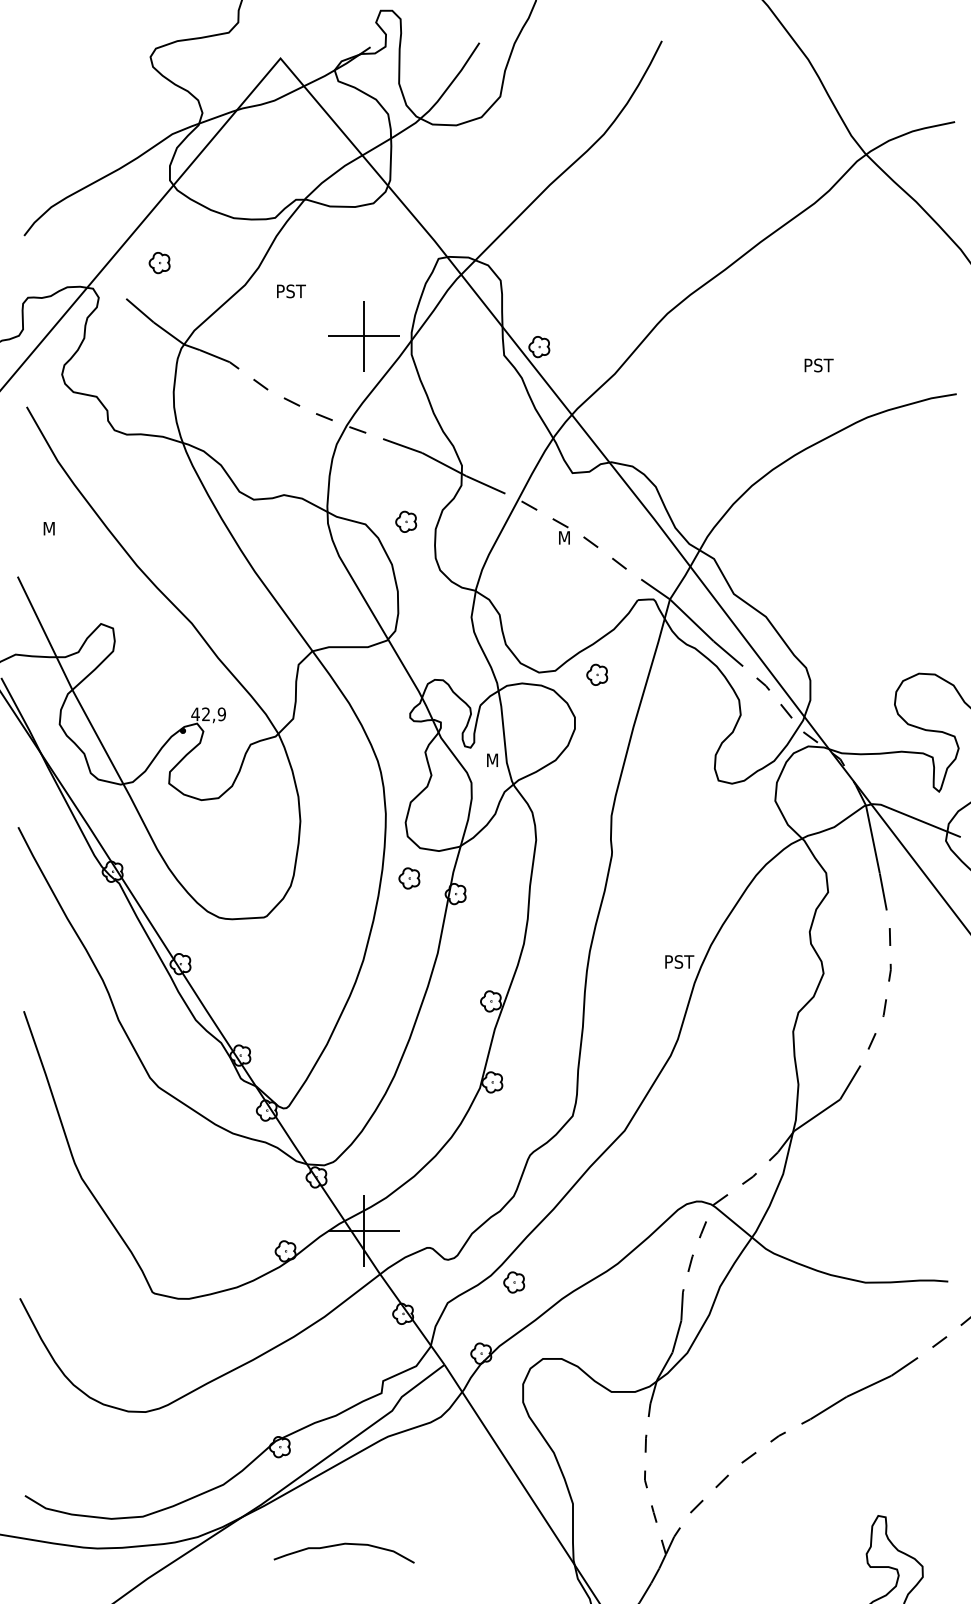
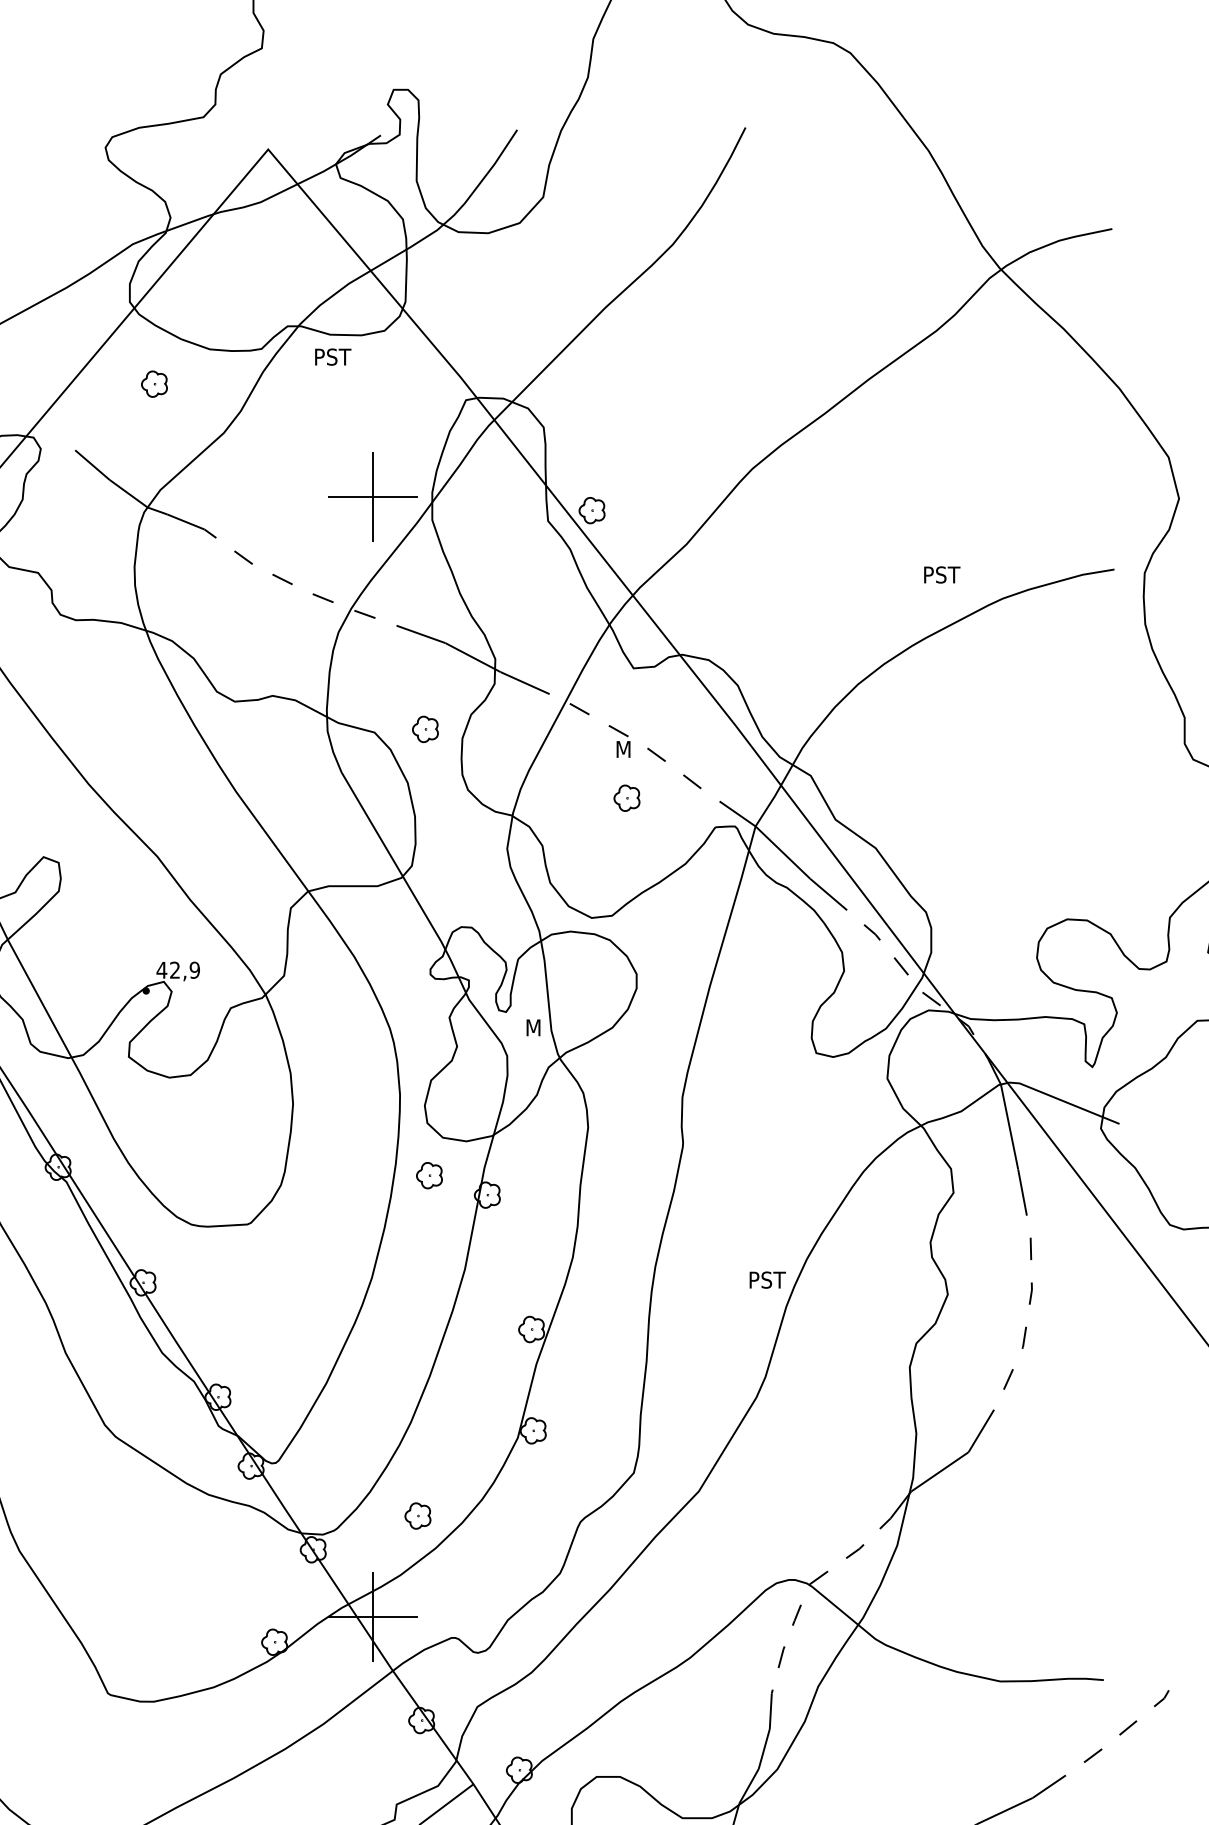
part: (159, 263) -> (154, 384), moved
text: (291, 291) -> (333, 357), moved
text: (818, 365) -> (941, 574), moved
part: (597, 674) -> (627, 797), moved
part: (514, 1282) -> (418, 1516), moved

